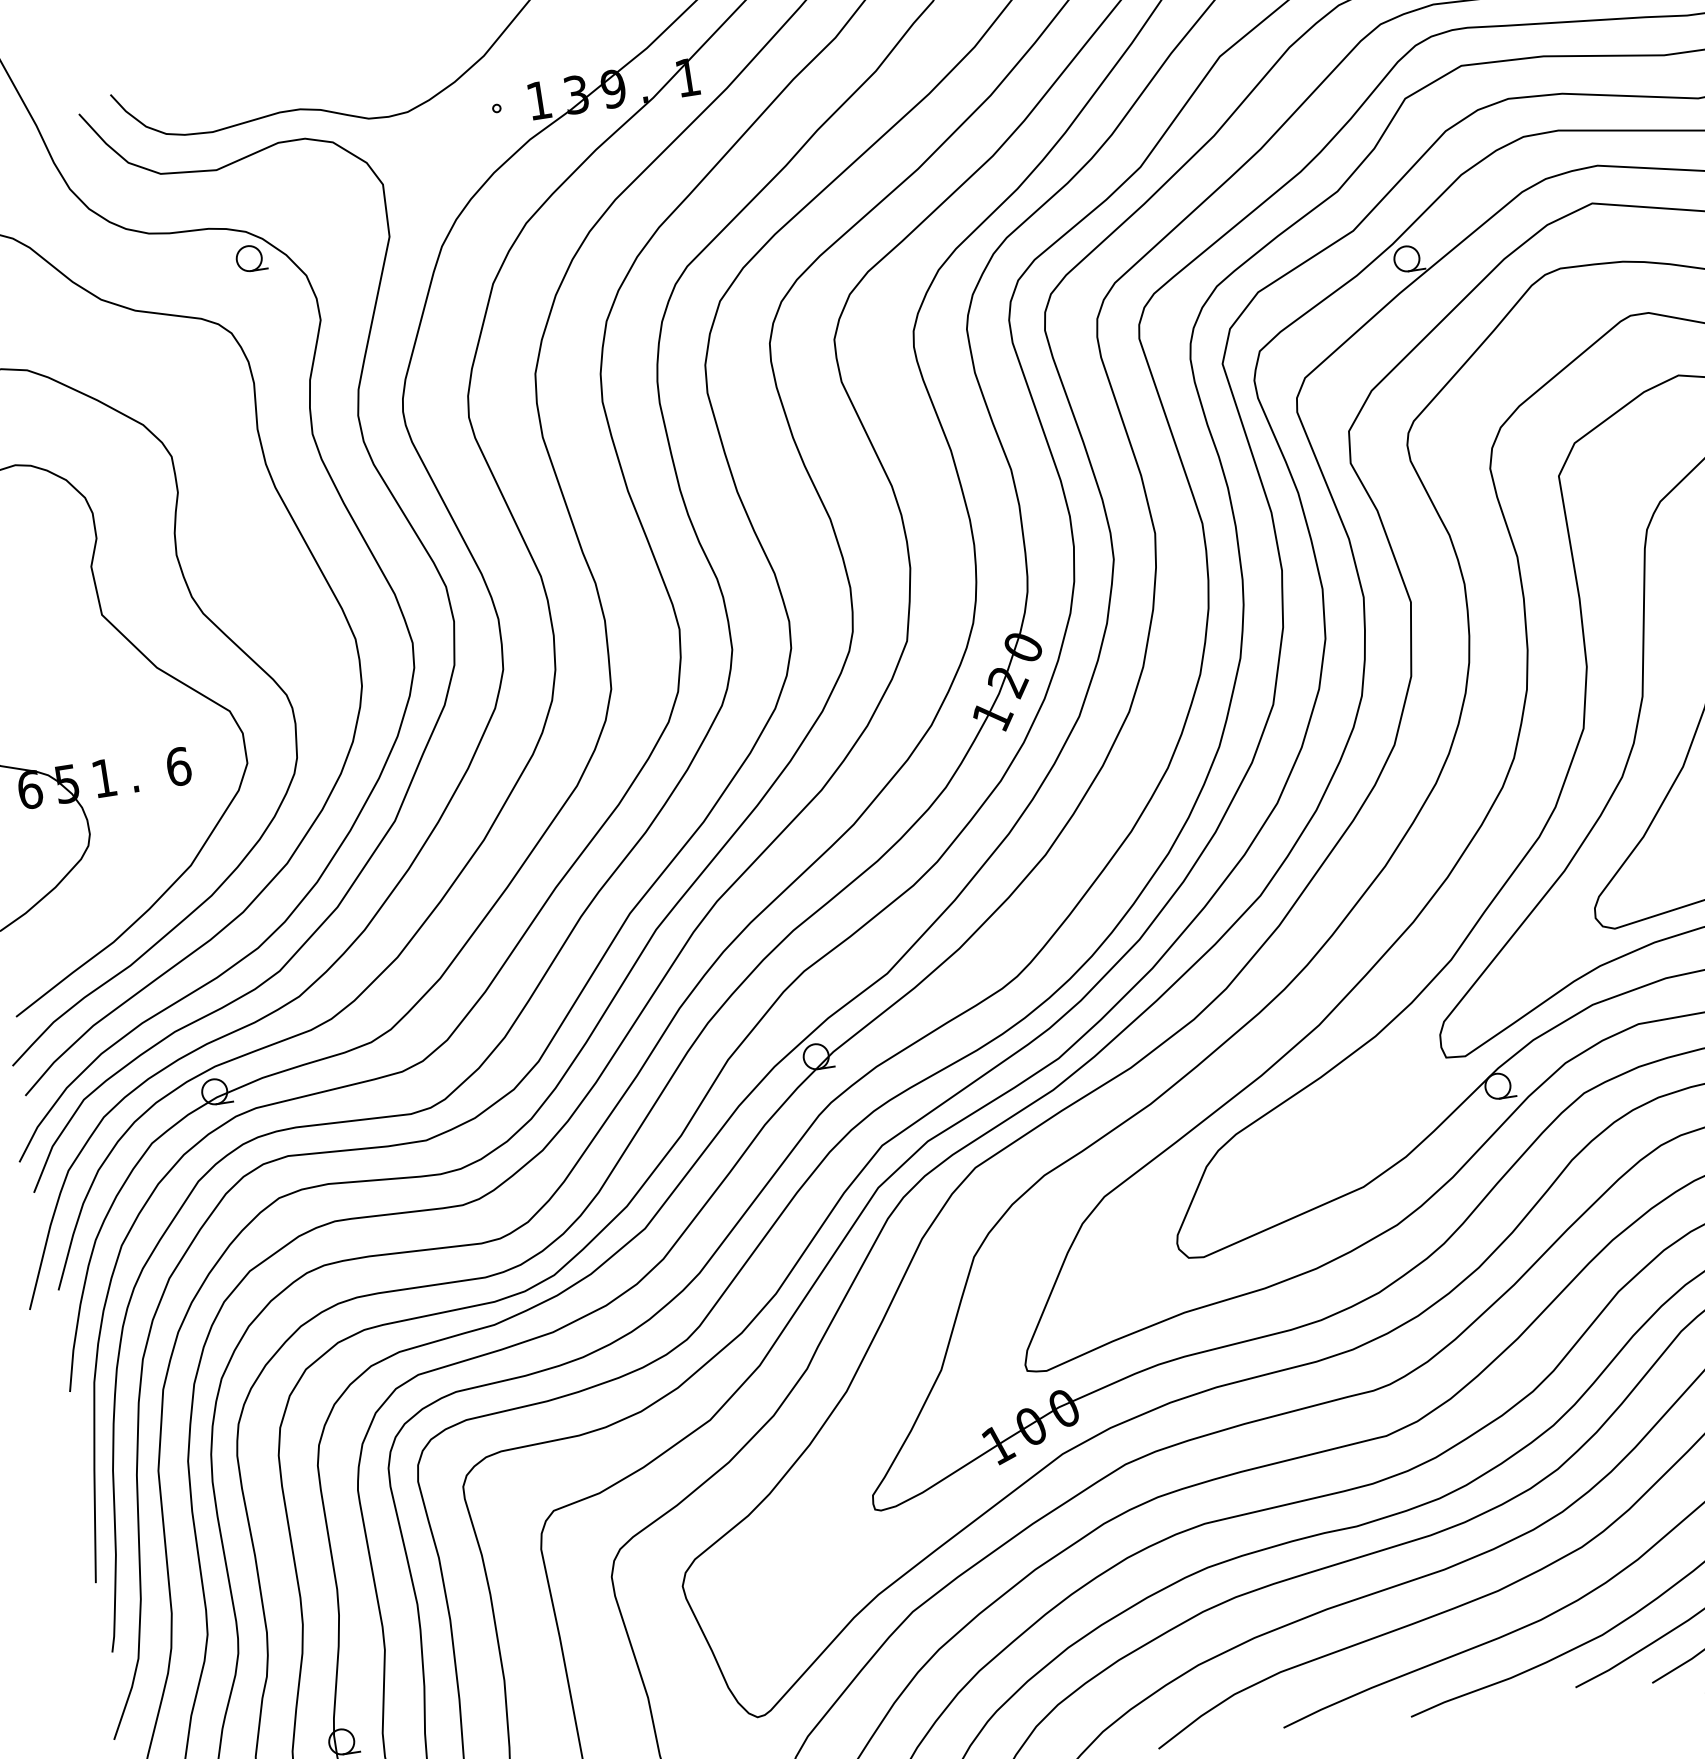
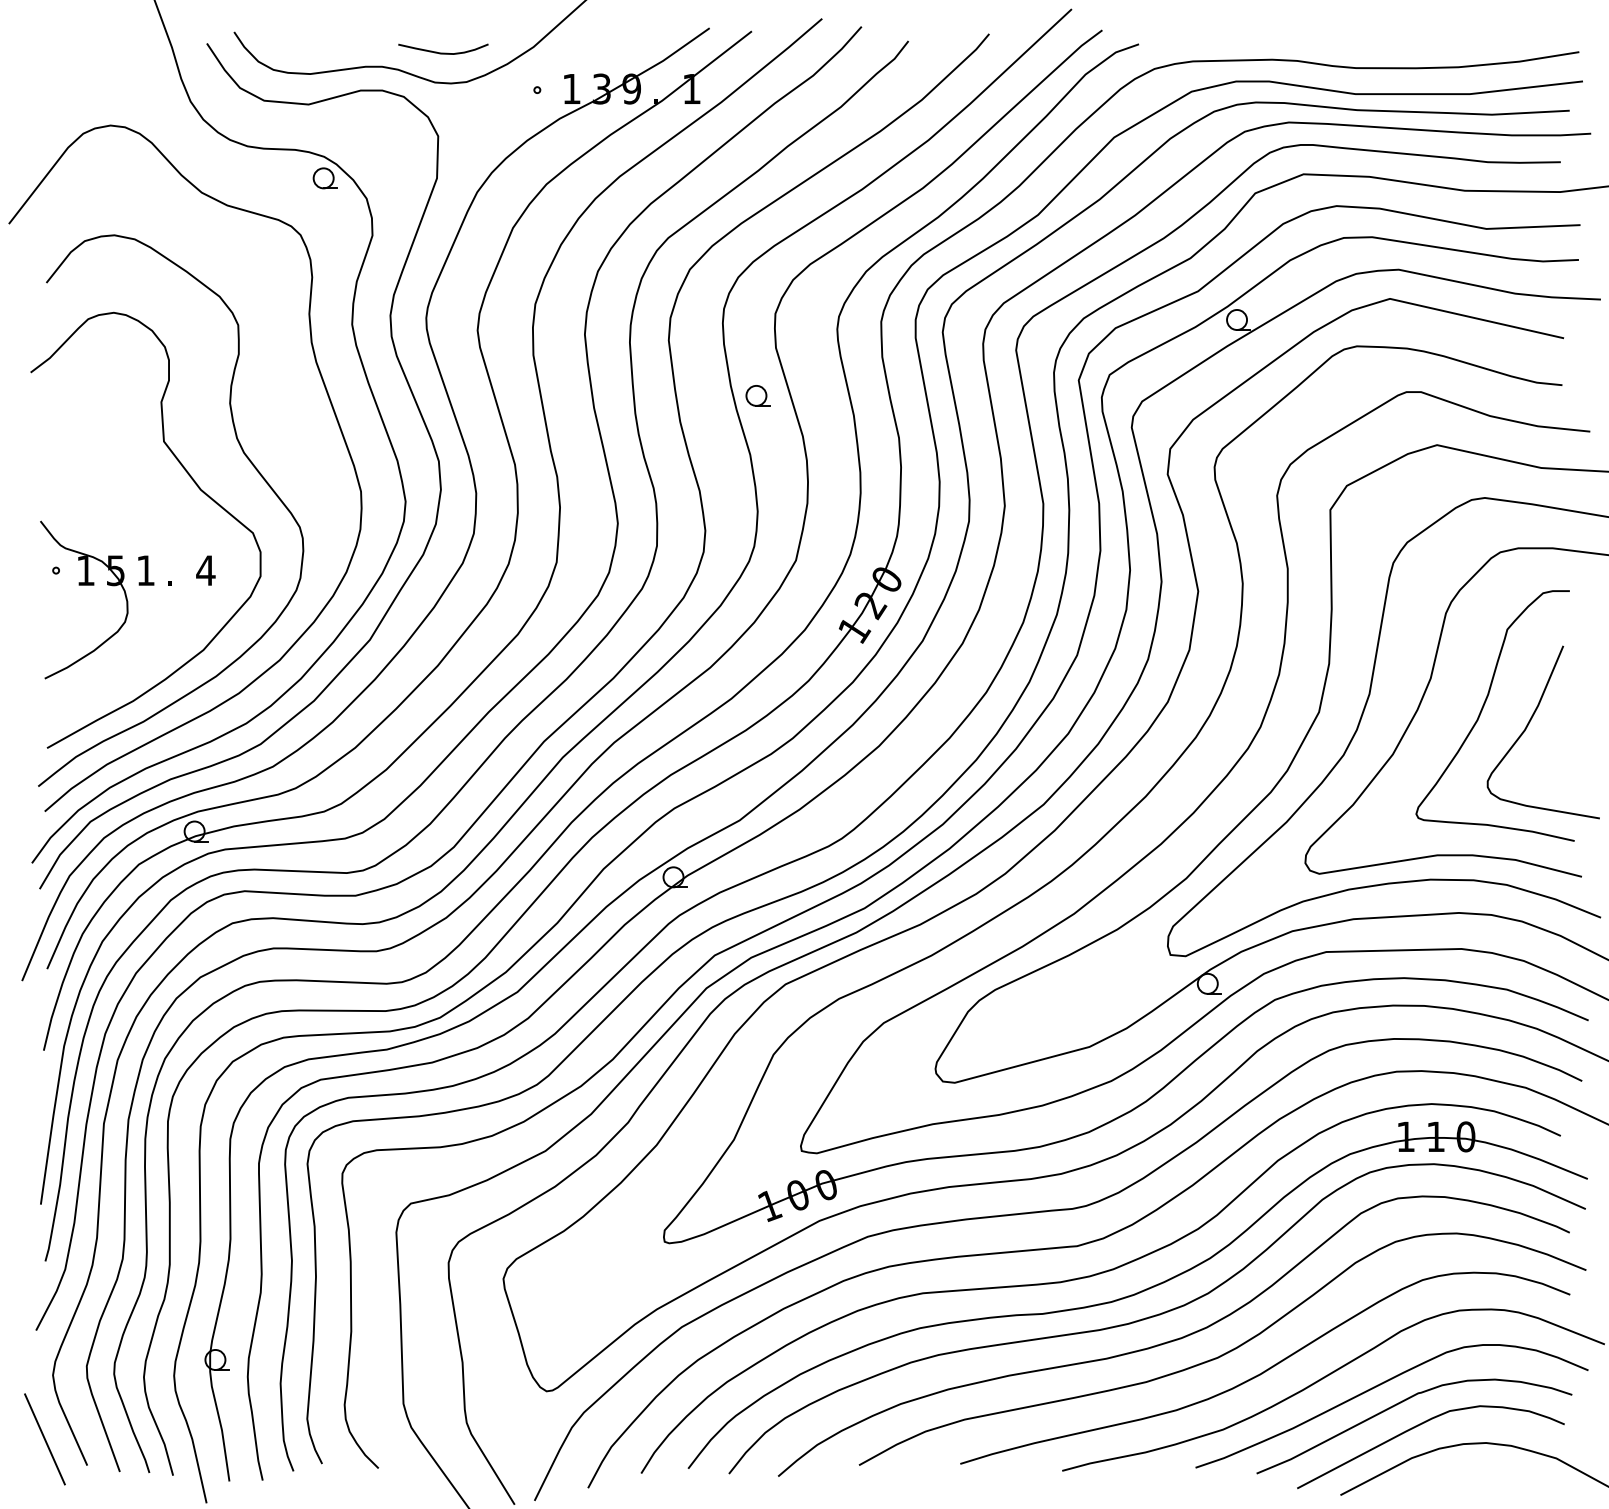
curve: (373, 79) -> (443, 52), added
part: (827, 444) -> (757, 395), added
text: (178, 766) -> (205, 570), 6 -> 4
text: (29, 789) -> (85, 570), 6 -> 1

